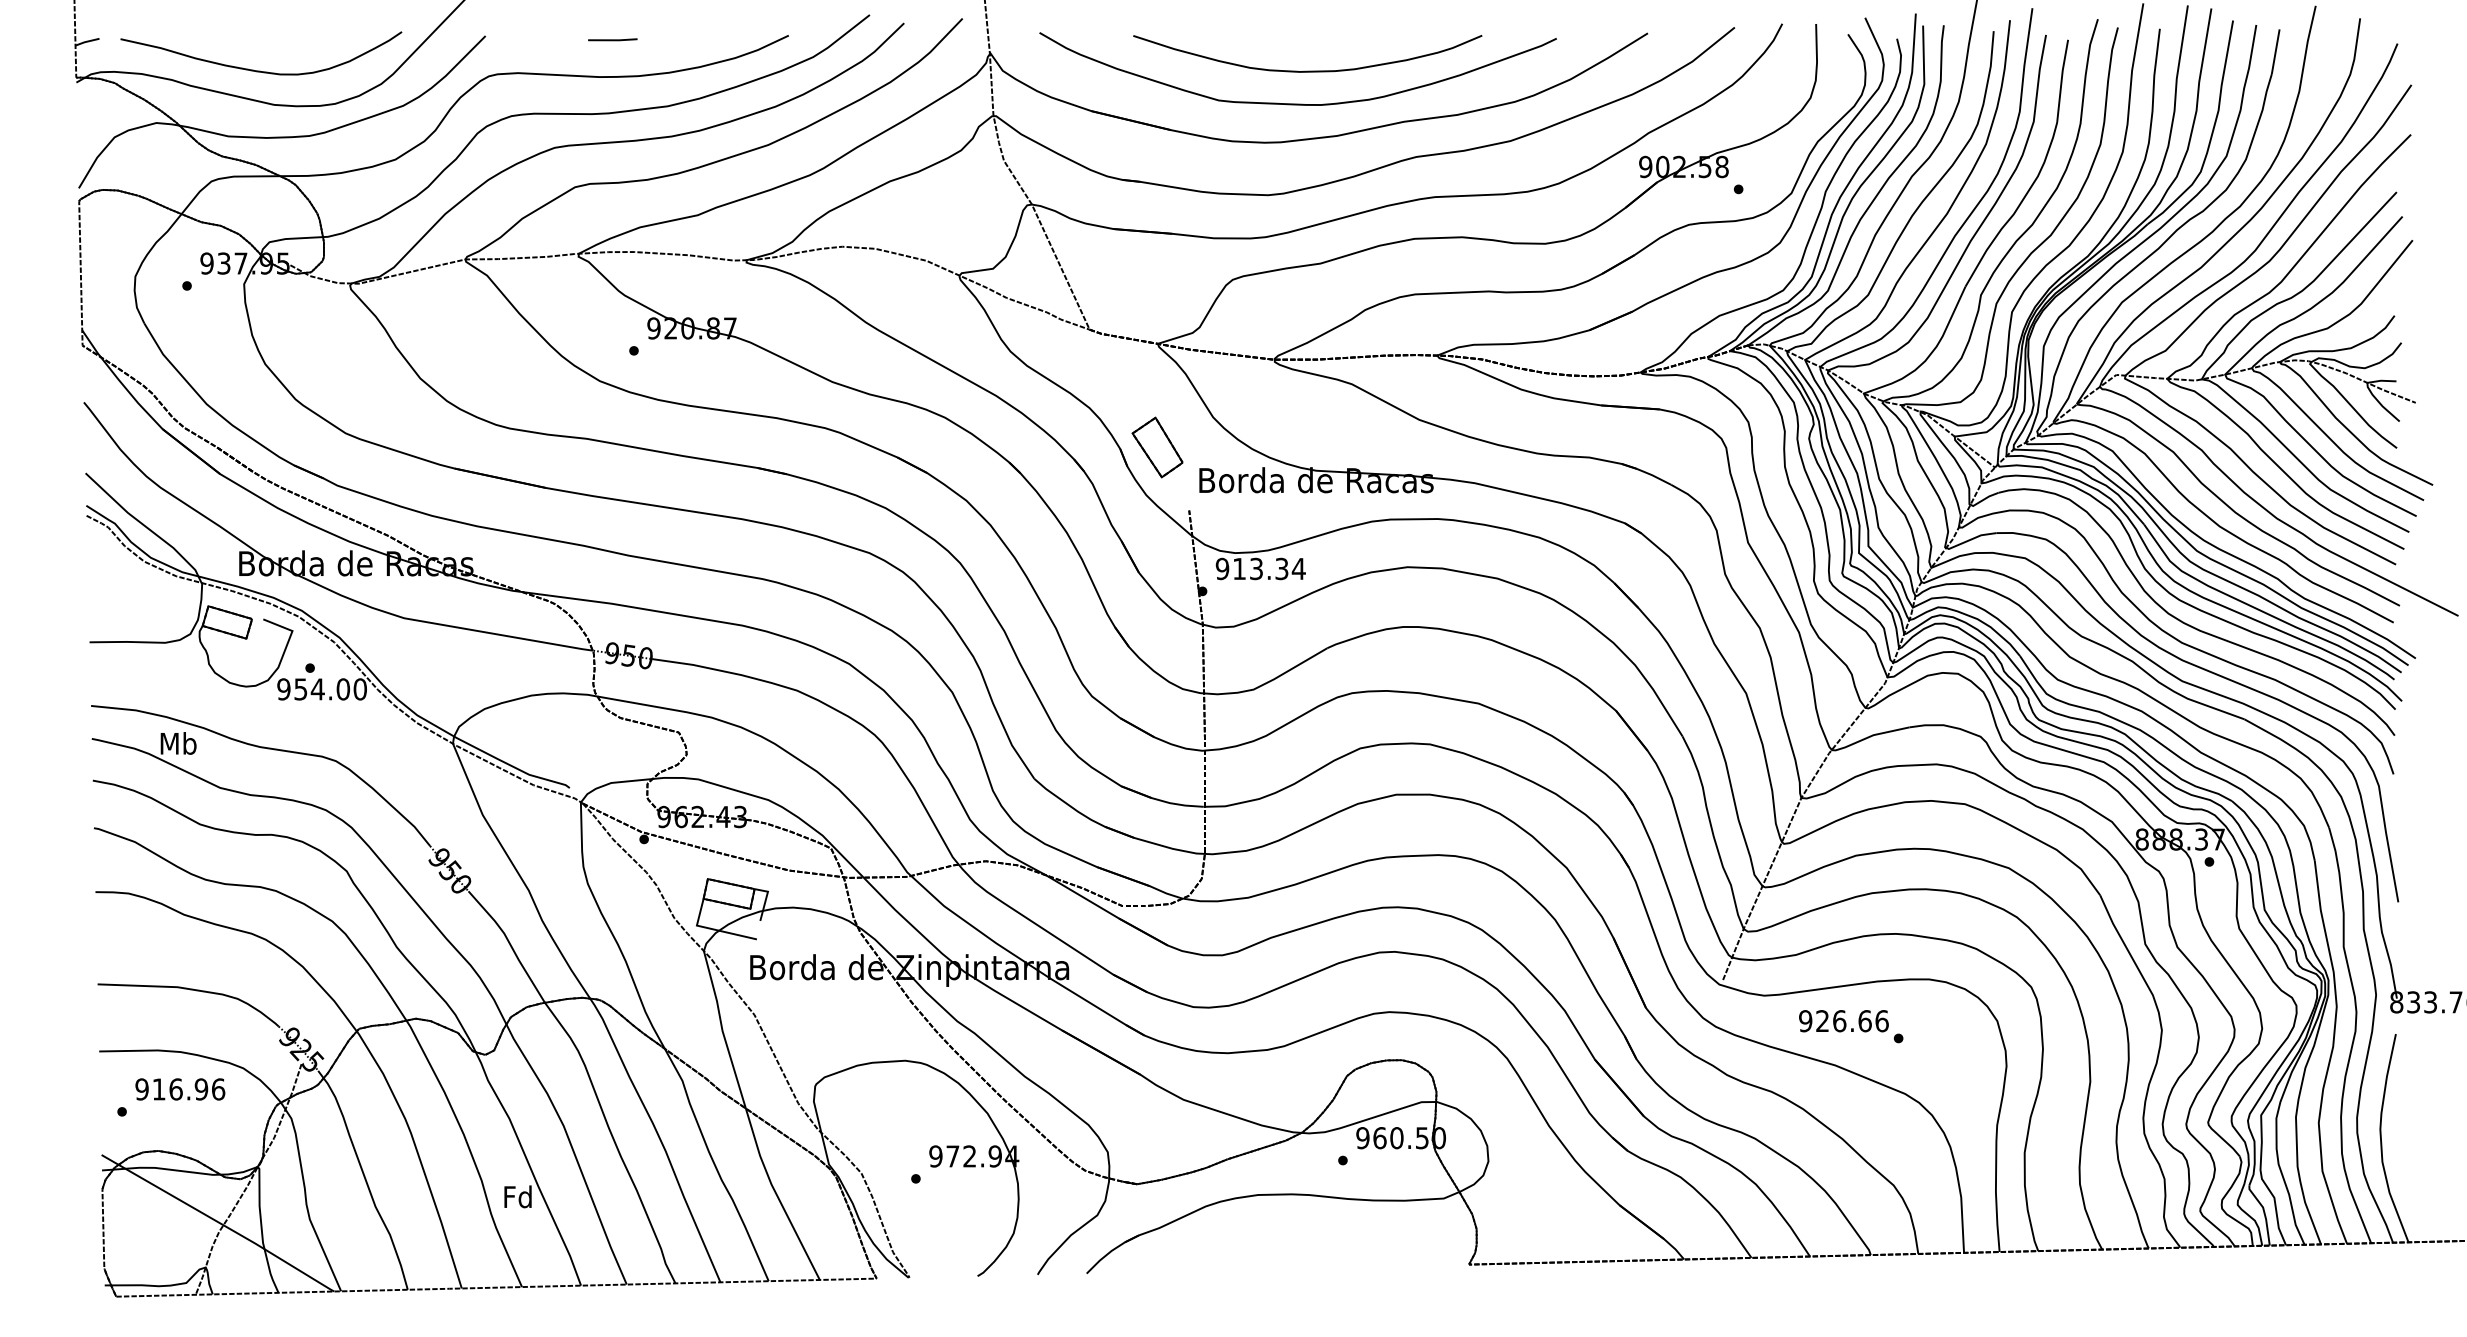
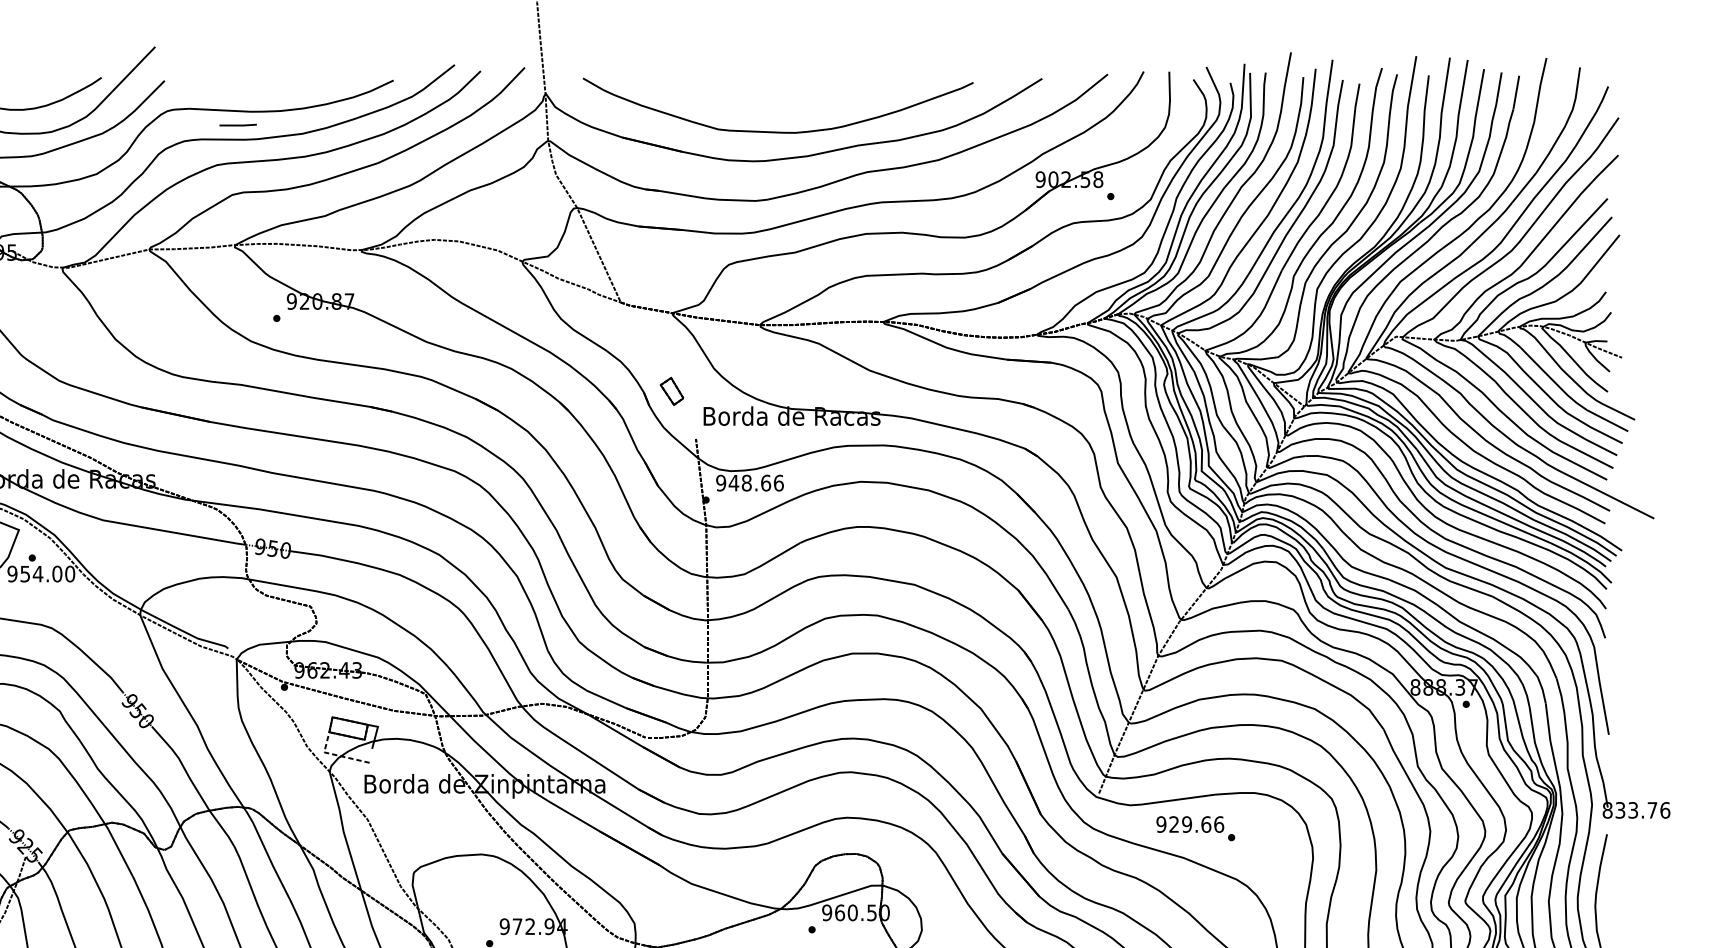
line: (612, 39) -> (237, 124), moved
curve: (1307, 70) -> (785, 106), removed
part: (1157, 447) -> (672, 391), size x0.6
text: (1268, 568) -> (755, 482), 913.34 -> 948.66
line: (712, 929) -> (336, 755), solid -> dashed
text: (1839, 1021) -> (1186, 824), 926.66 -> 929.66

